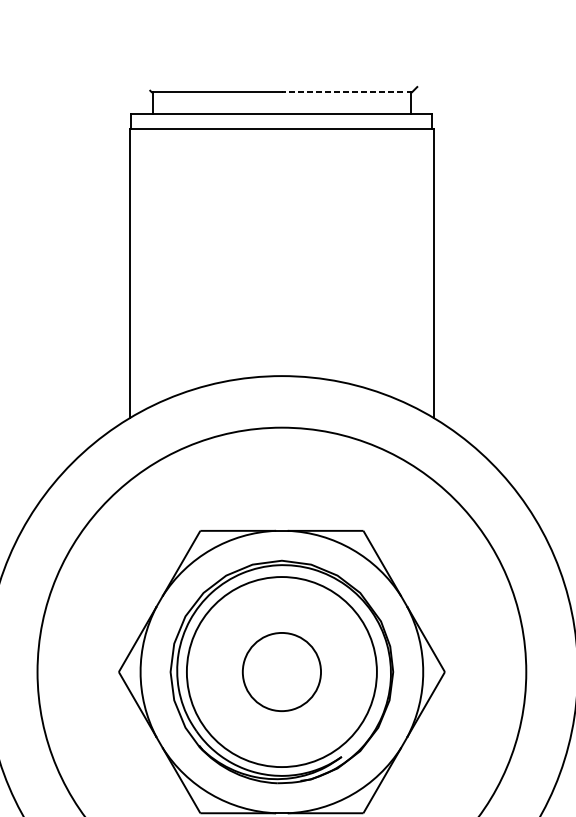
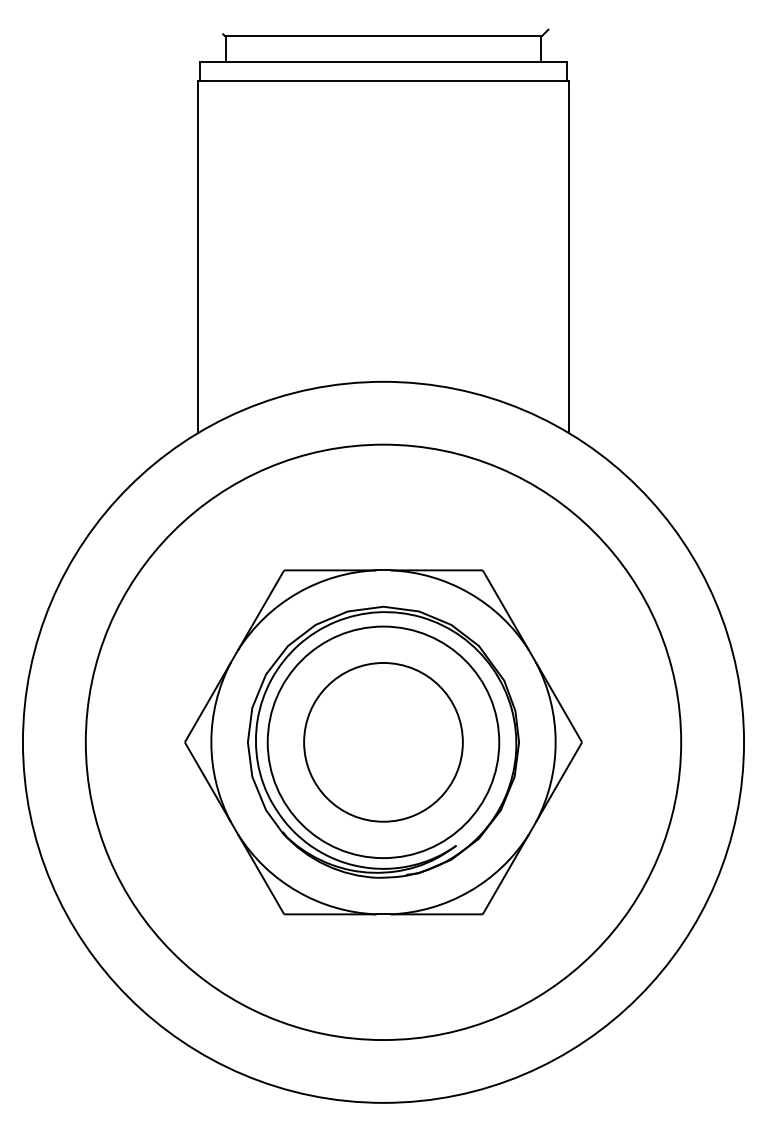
line: (346, 91) -> (462, 35), dashed -> solid
circle: (281, 671) -> (383, 741), size x1.67

